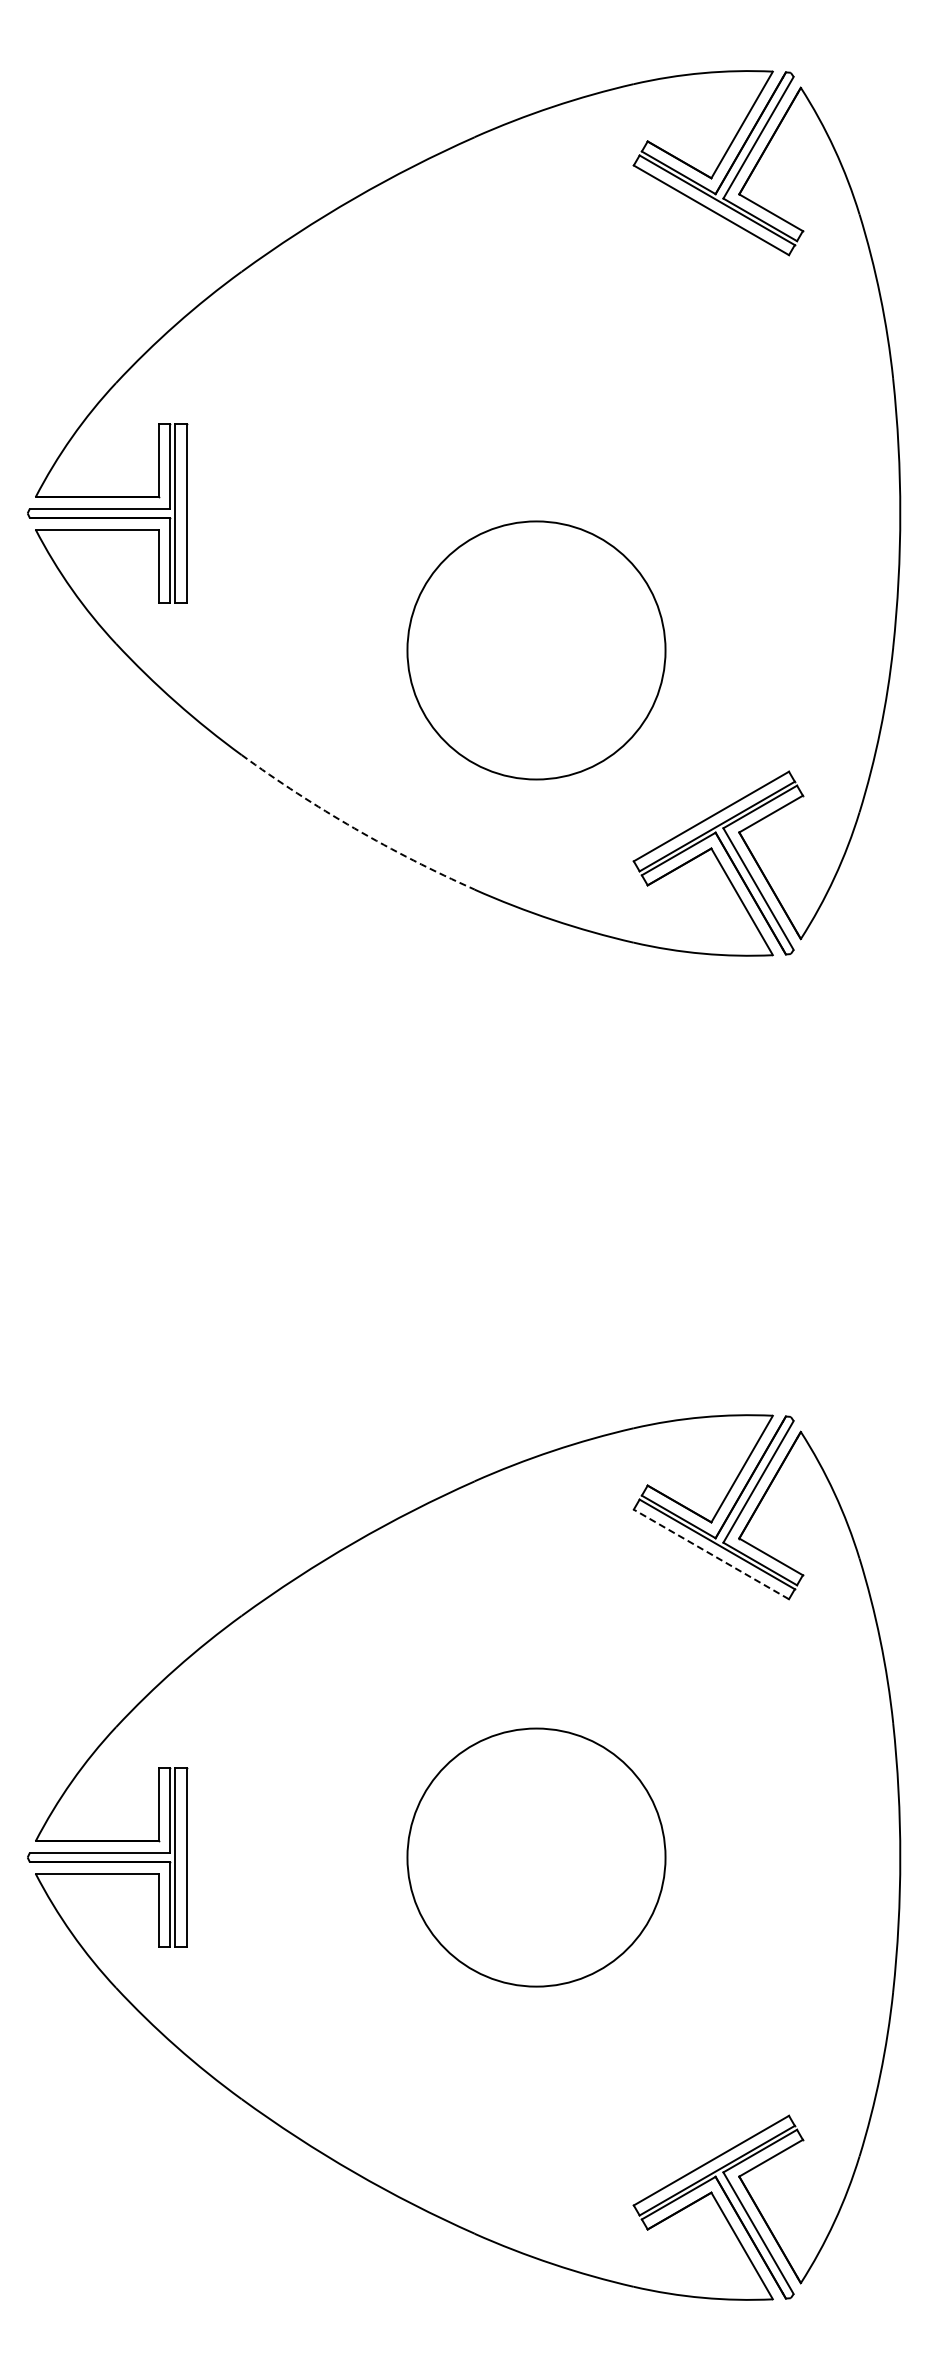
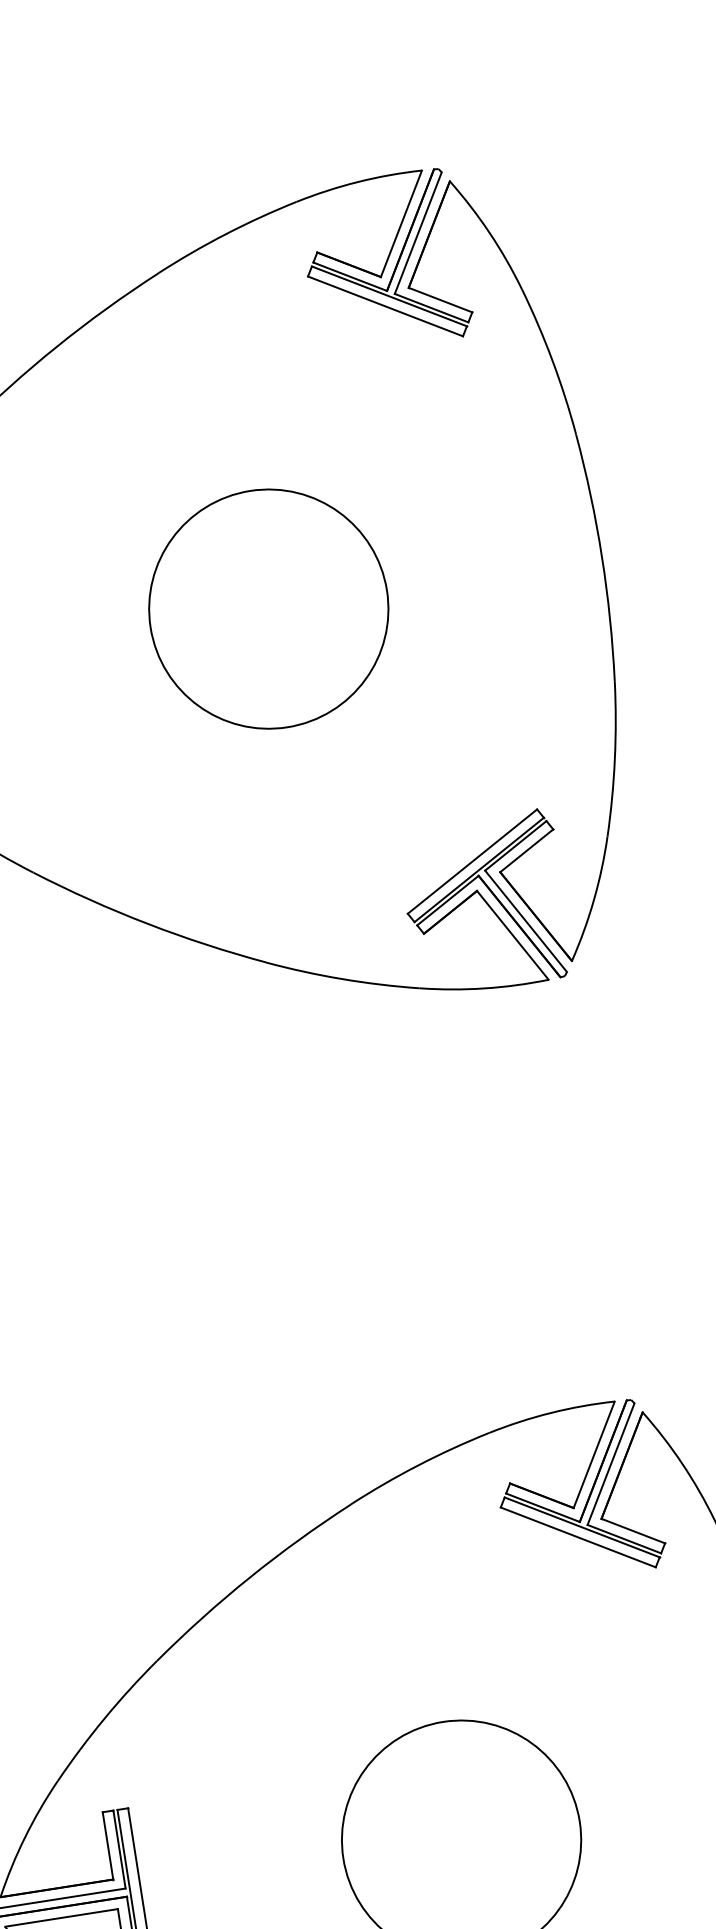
circle: (536, 650) -> (268, 609), moved
arc: (354, 828) -> (147, 923), dashed -> solid
line: (711, 1554) -> (578, 1537), dashed -> solid

